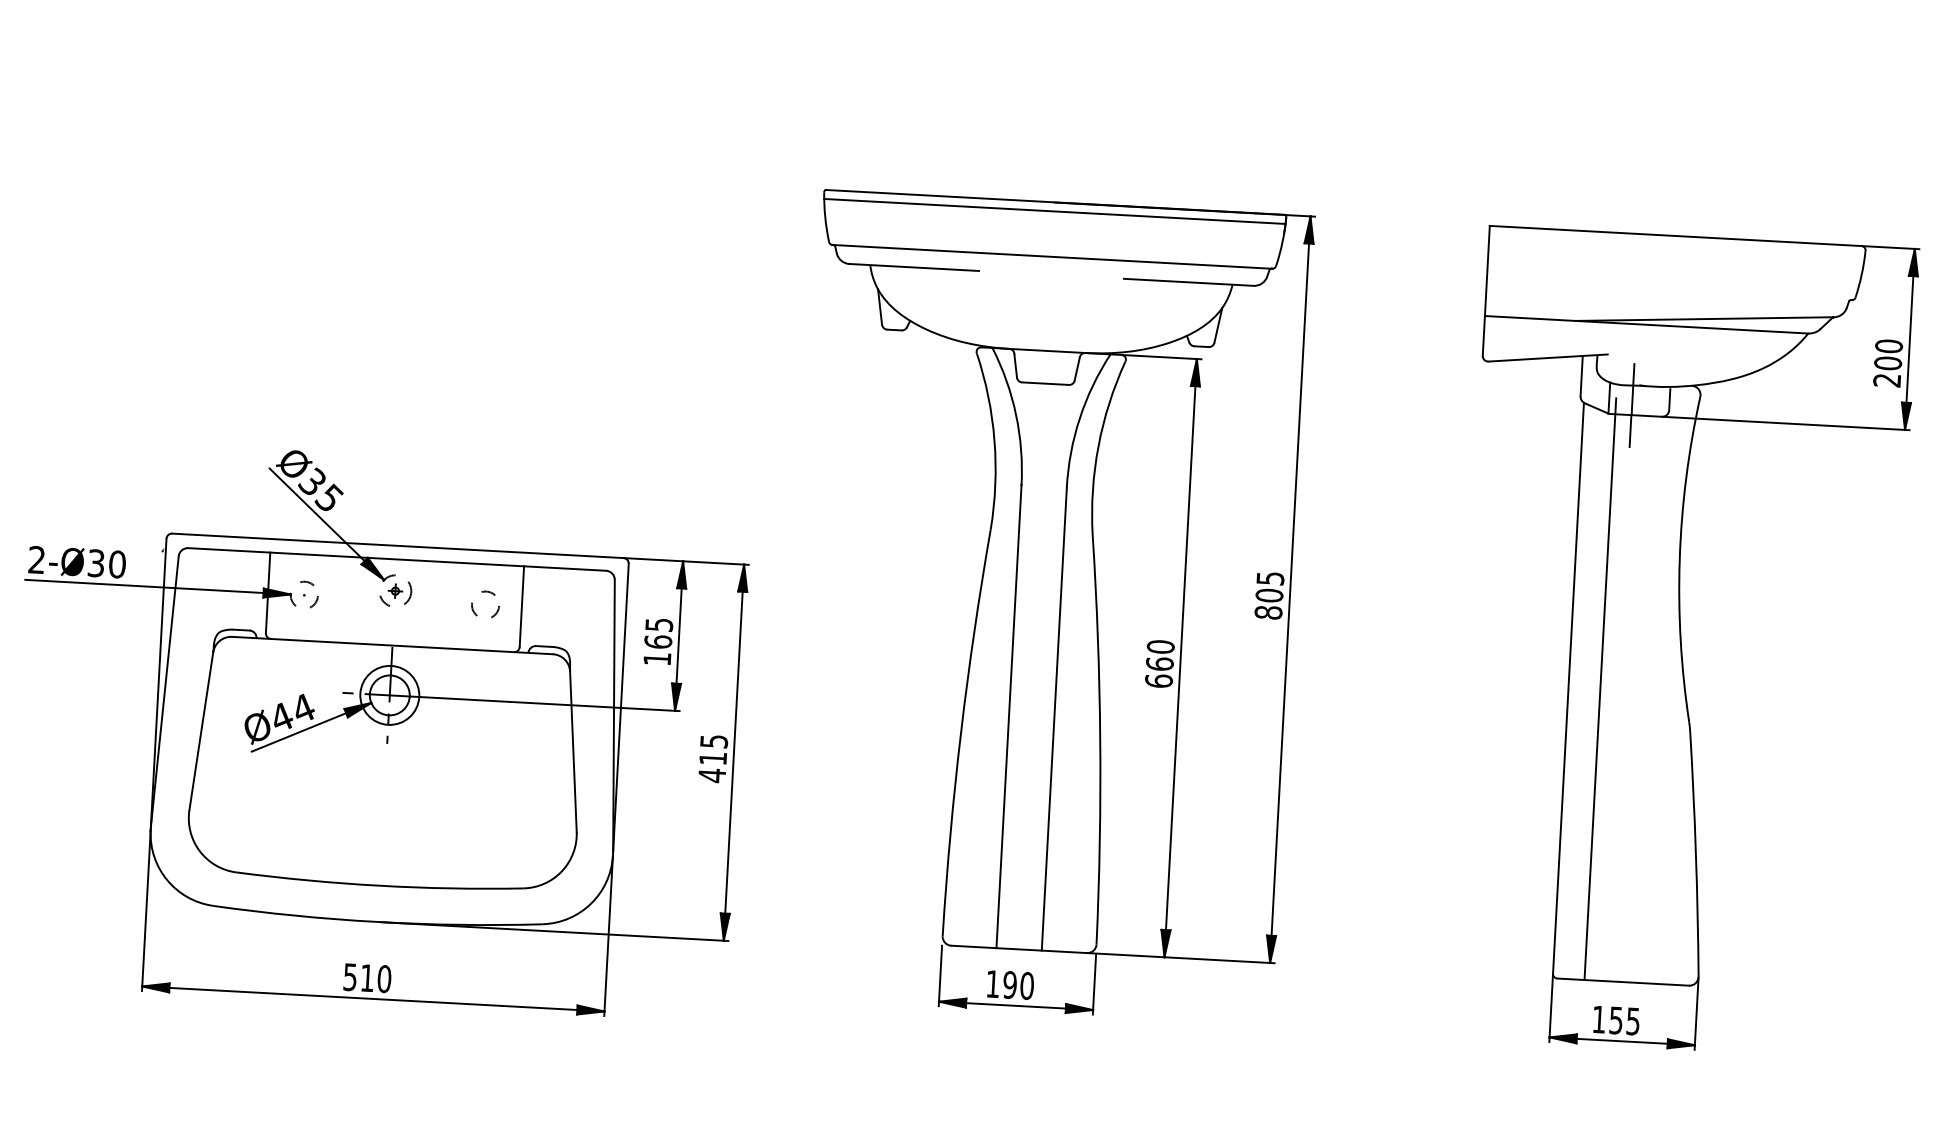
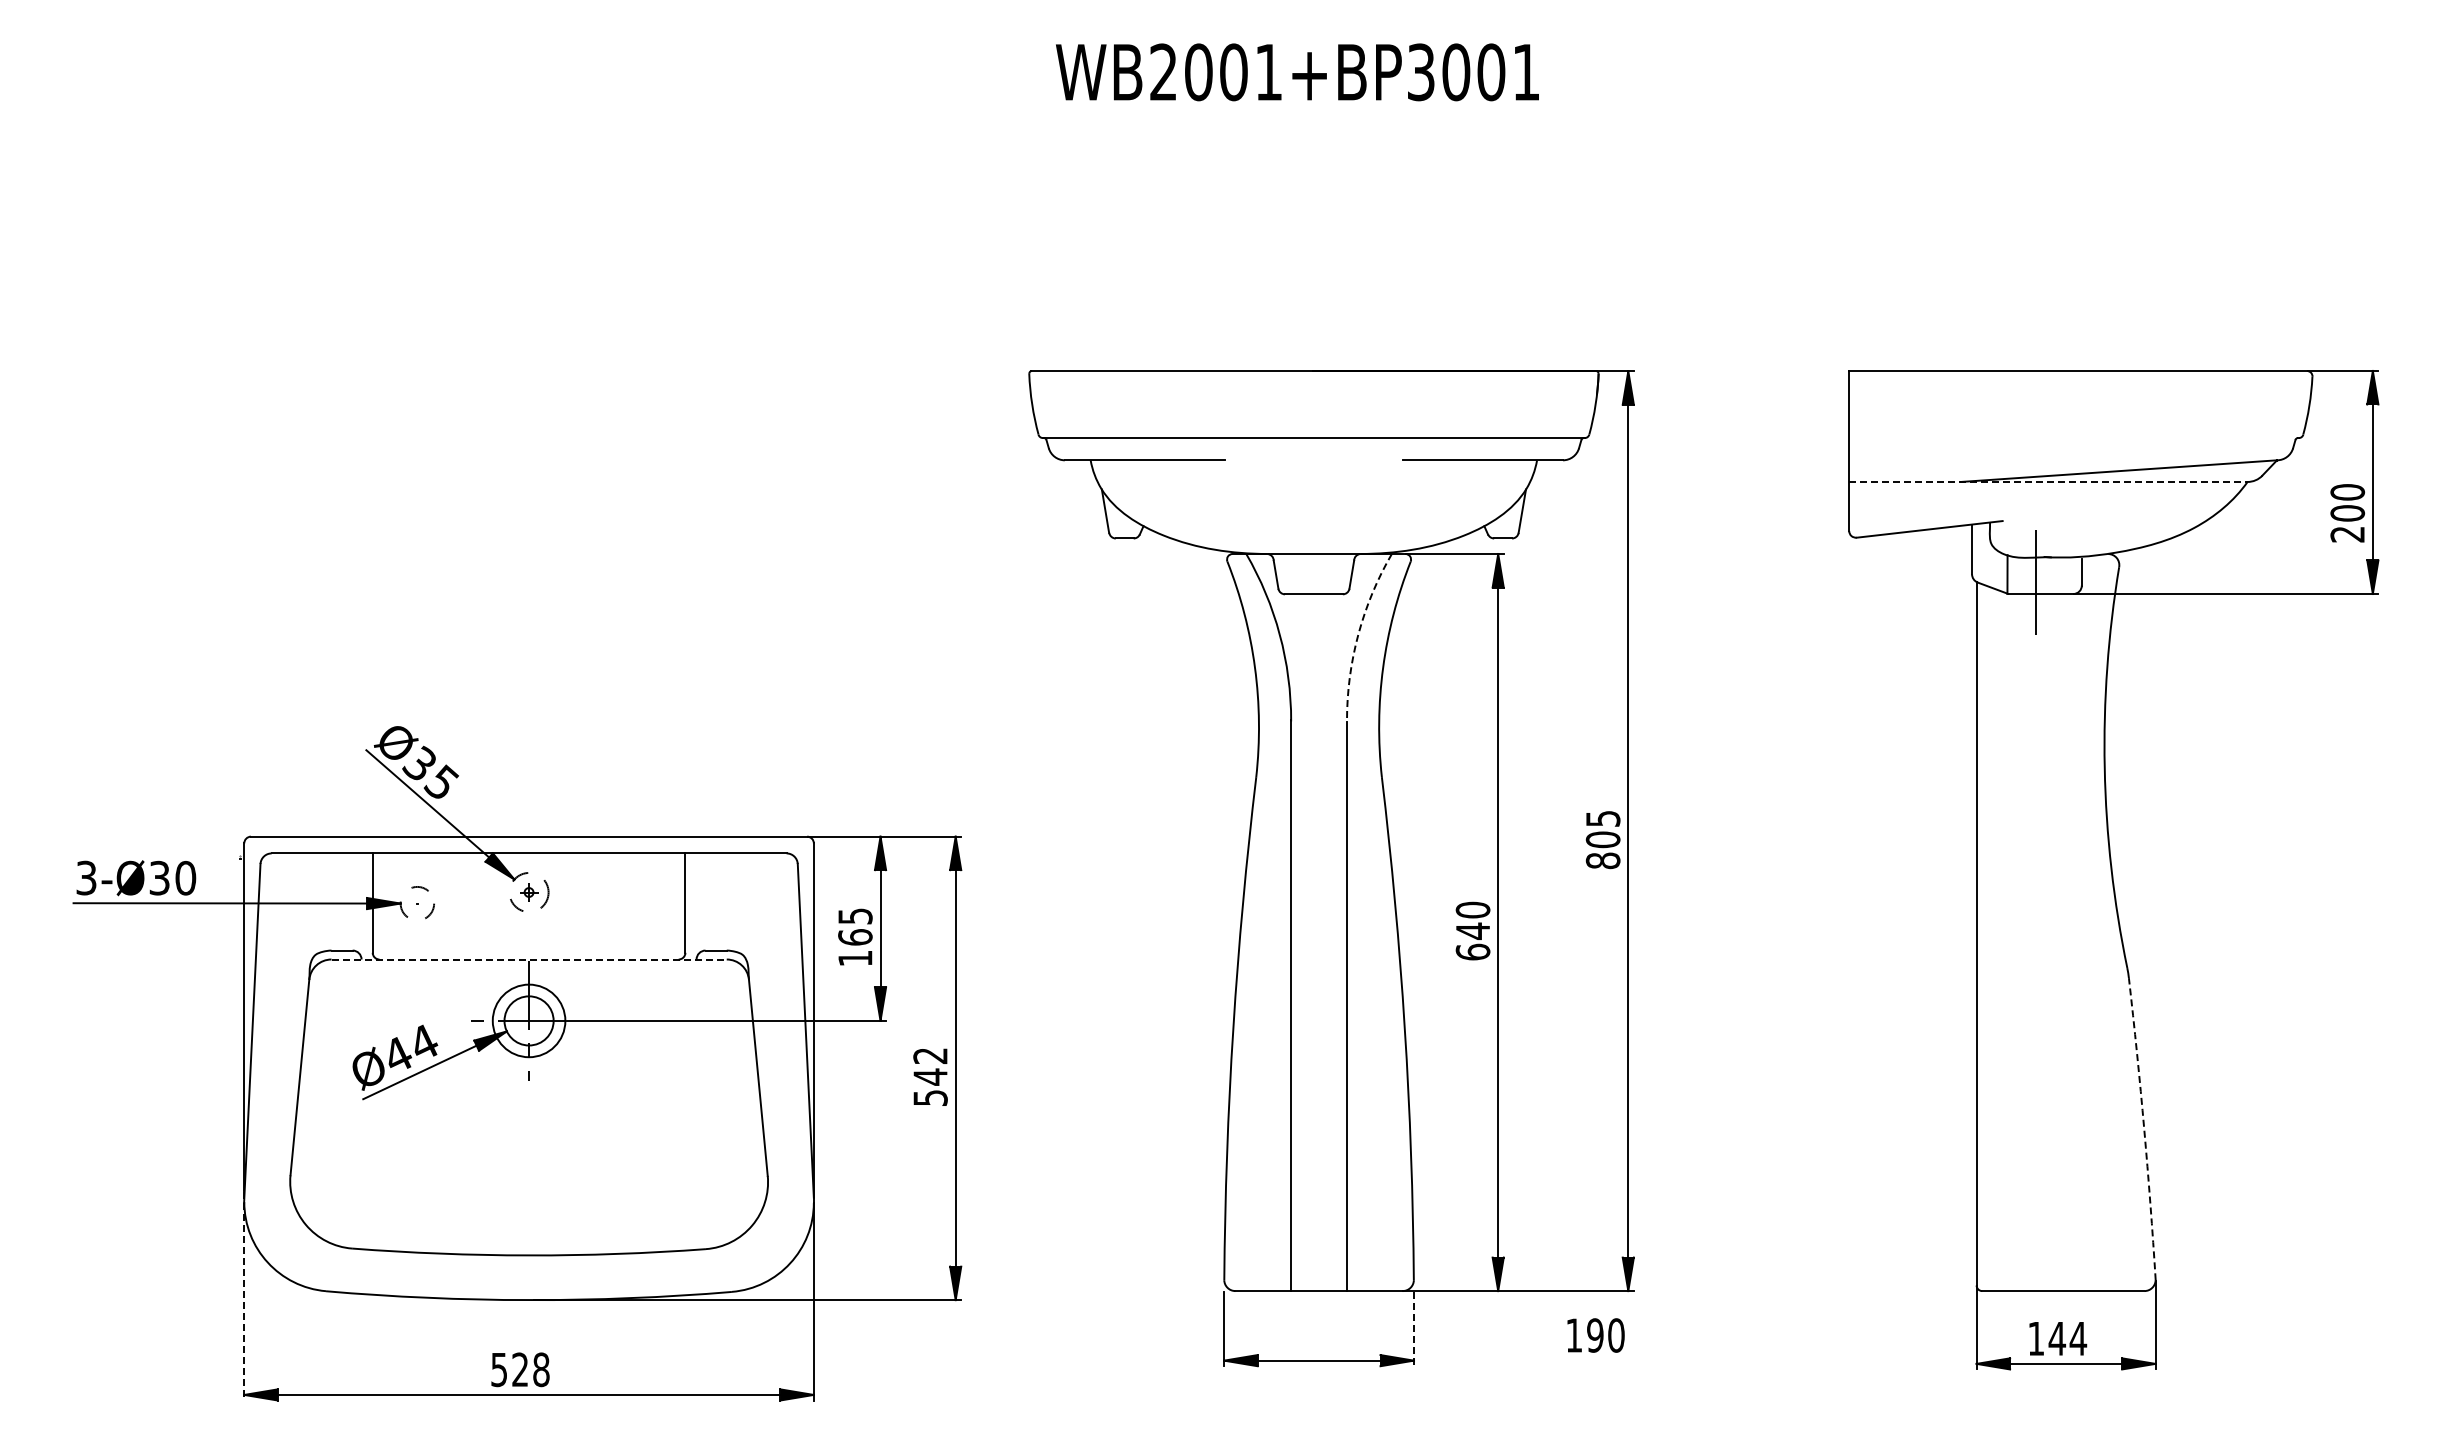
line: (1054, 211) -> (1313, 382), removed
line: (1646, 324) -> (2048, 481), solid -> dashed
arc: (1079, 418) -> (1358, 634), solid -> dashed
text: (36, 560) -> (86, 878), 2-Ø30 -> 3-Ø30
circle: (485, 604) -> (640, 902), removed
line: (392, 645) -> (529, 959), solid -> dashed
text: (1159, 663) -> (1472, 930), 660 -> 640
line: (1600, 688) -> (2015, 932), removed
text: (713, 758) -> (930, 1077), 415 -> 542
arc: (1696, 854) -> (2144, 1129), solid -> dashed
line: (146, 906) -> (244, 1296), solid -> dashed
text: (375, 978) -> (530, 1369), 510 -> 528
line: (1094, 984) -> (1414, 1329), solid -> dashed
text: (1010, 985) -> (1595, 1335), moved
text: (1624, 1021) -> (2067, 1339), 155 -> 144

